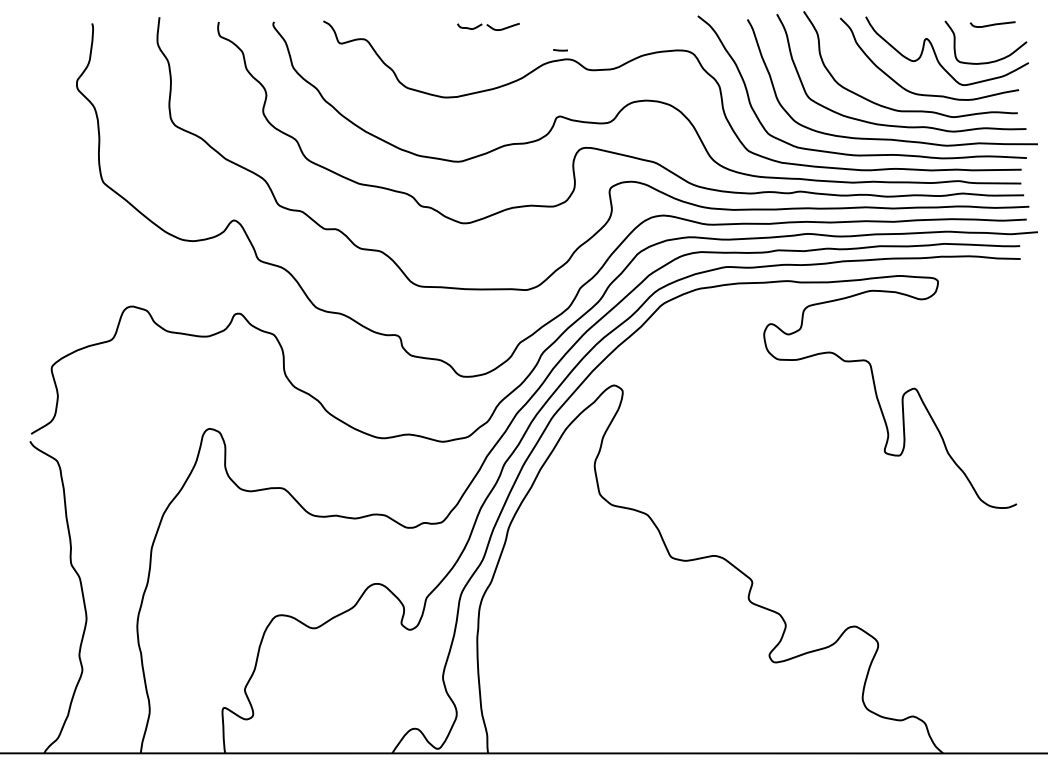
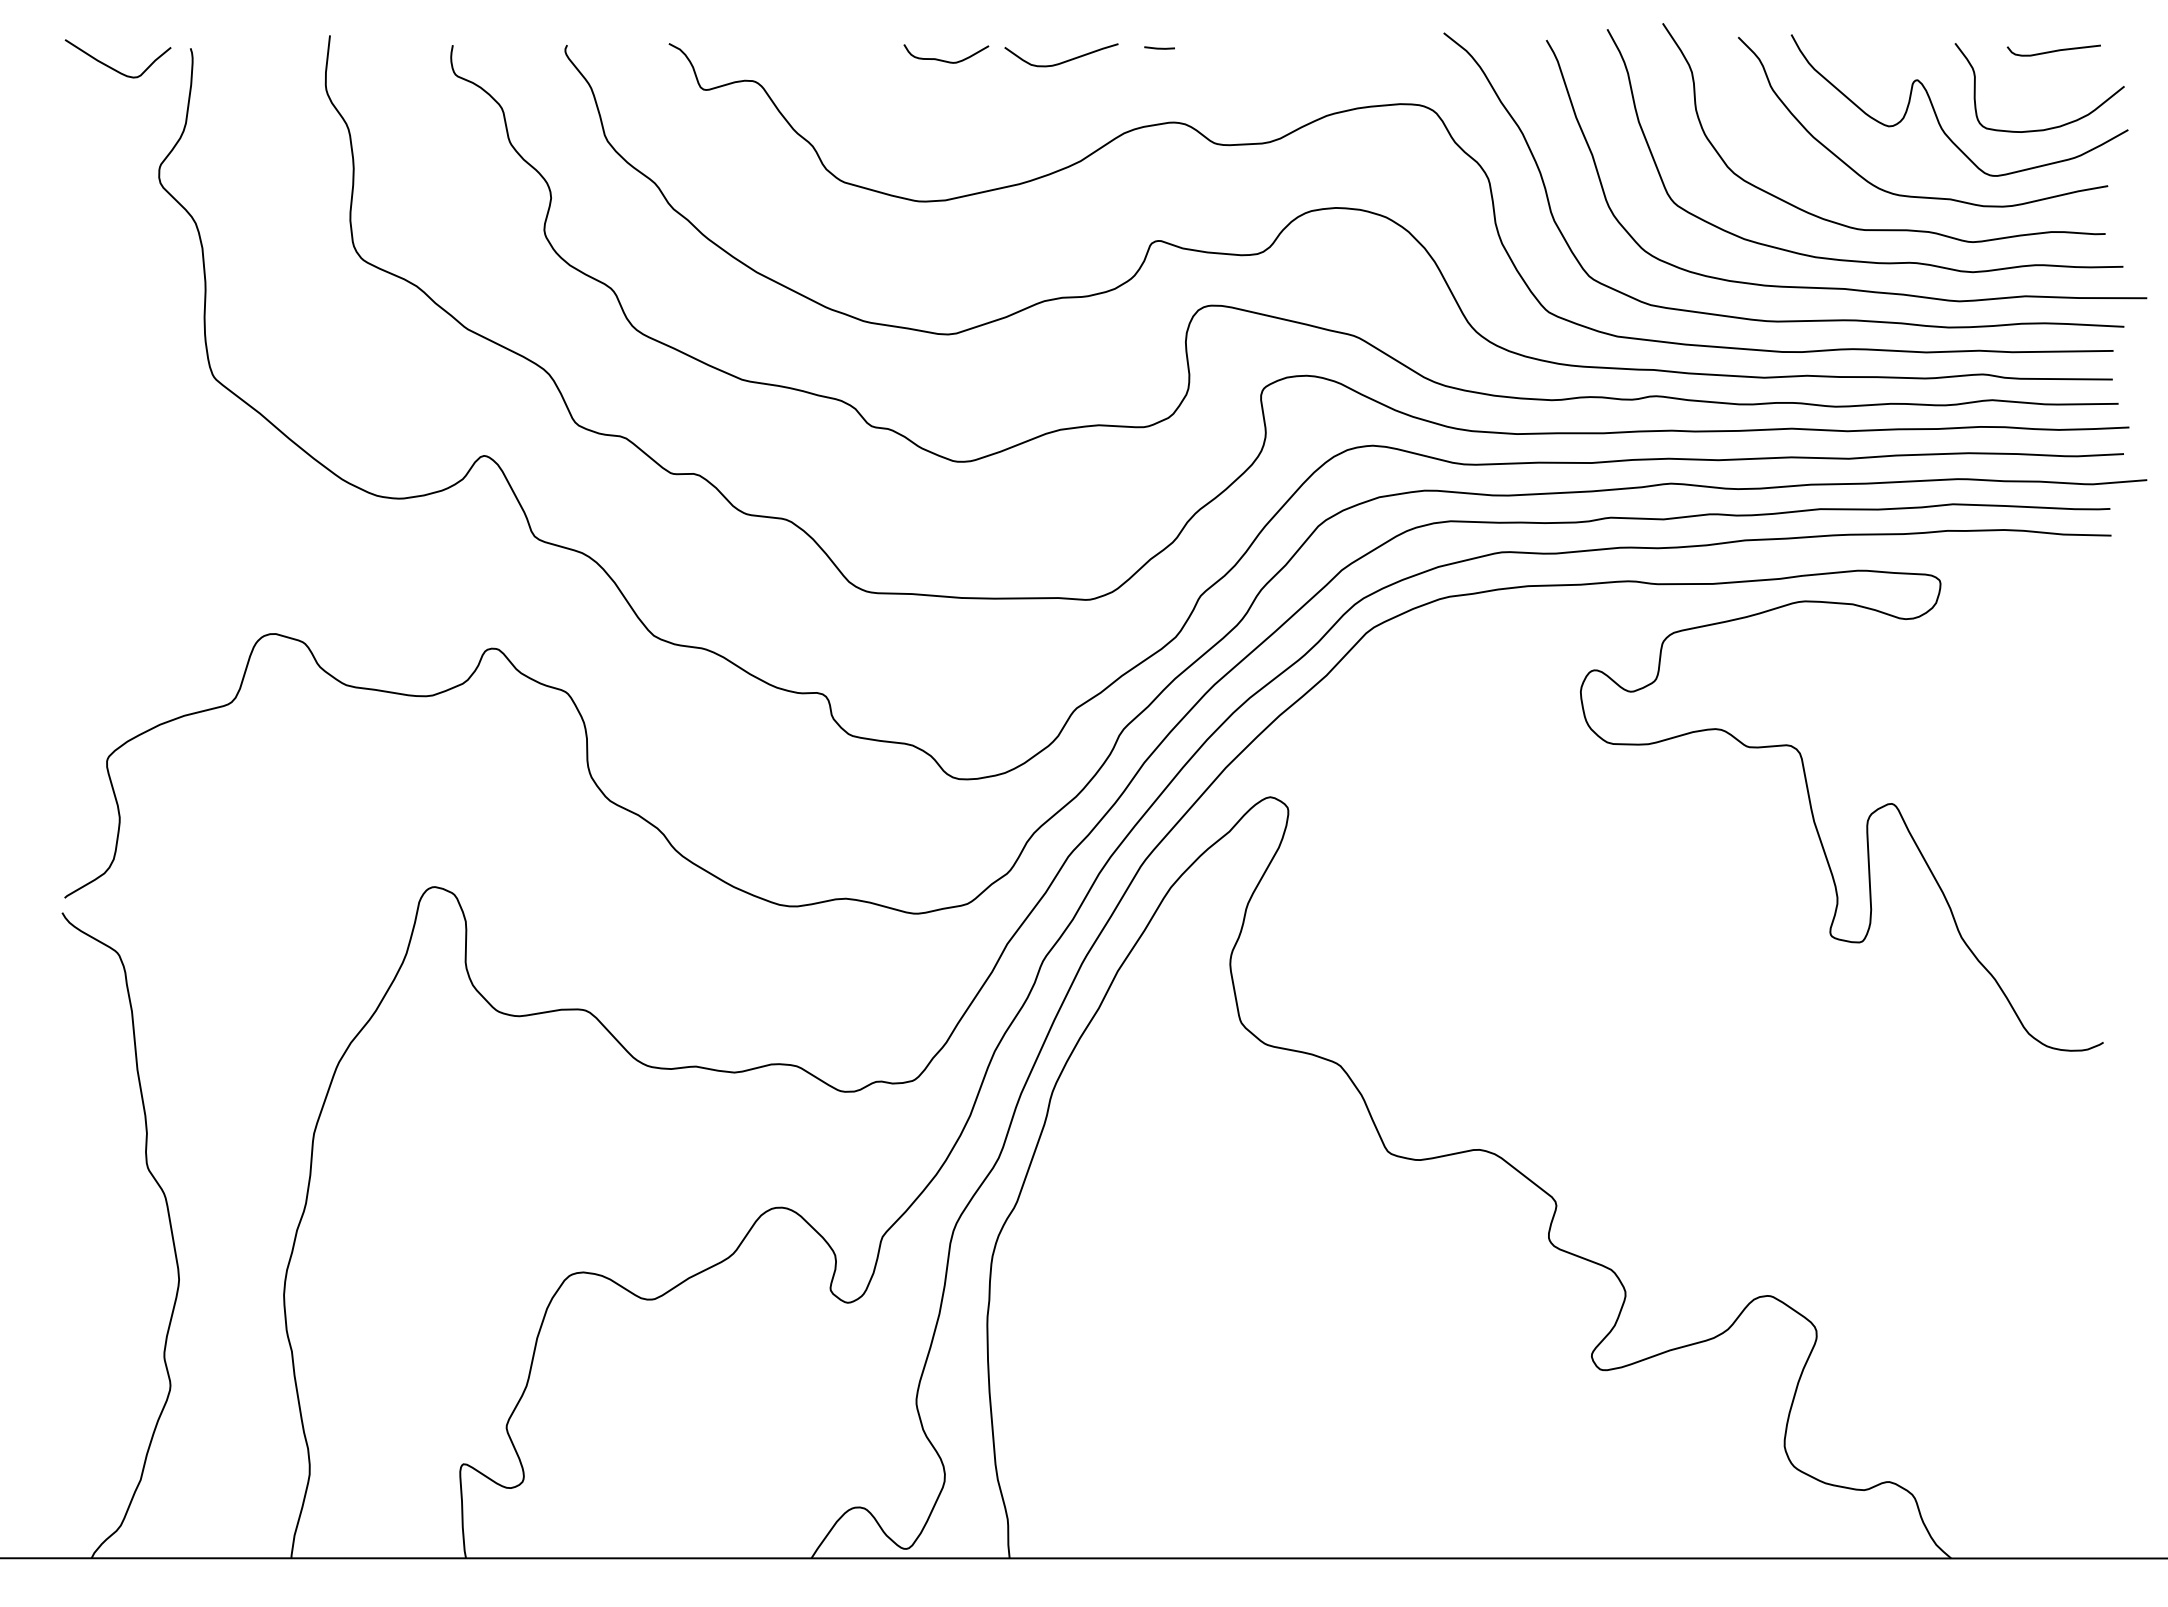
part: (488, 26) -> (1010, 54), size x1.67
curve: (55, 32) -> (114, 67), added
line: (560, 50) -> (1159, 48), moved

